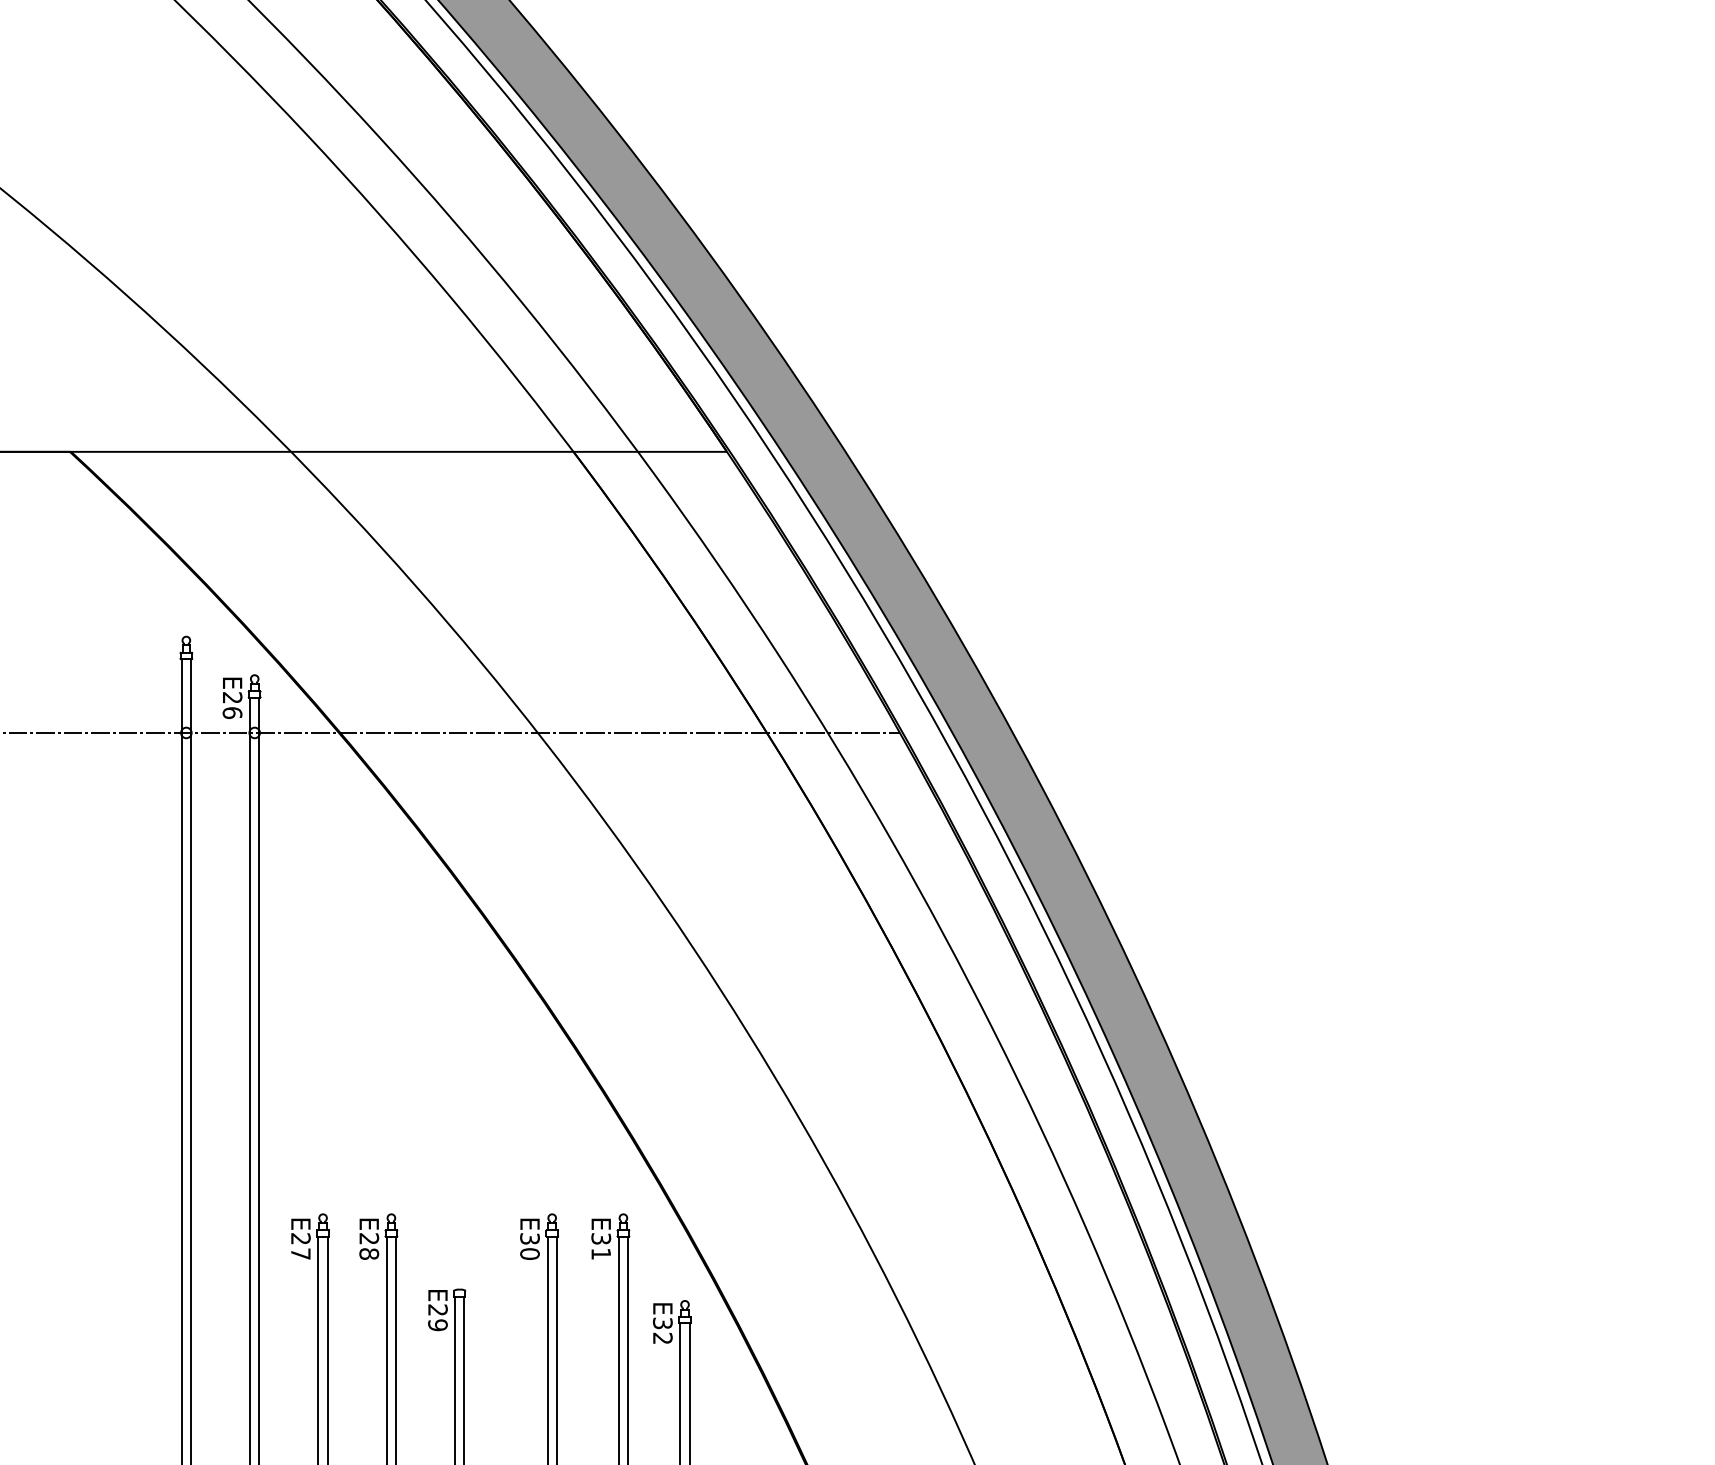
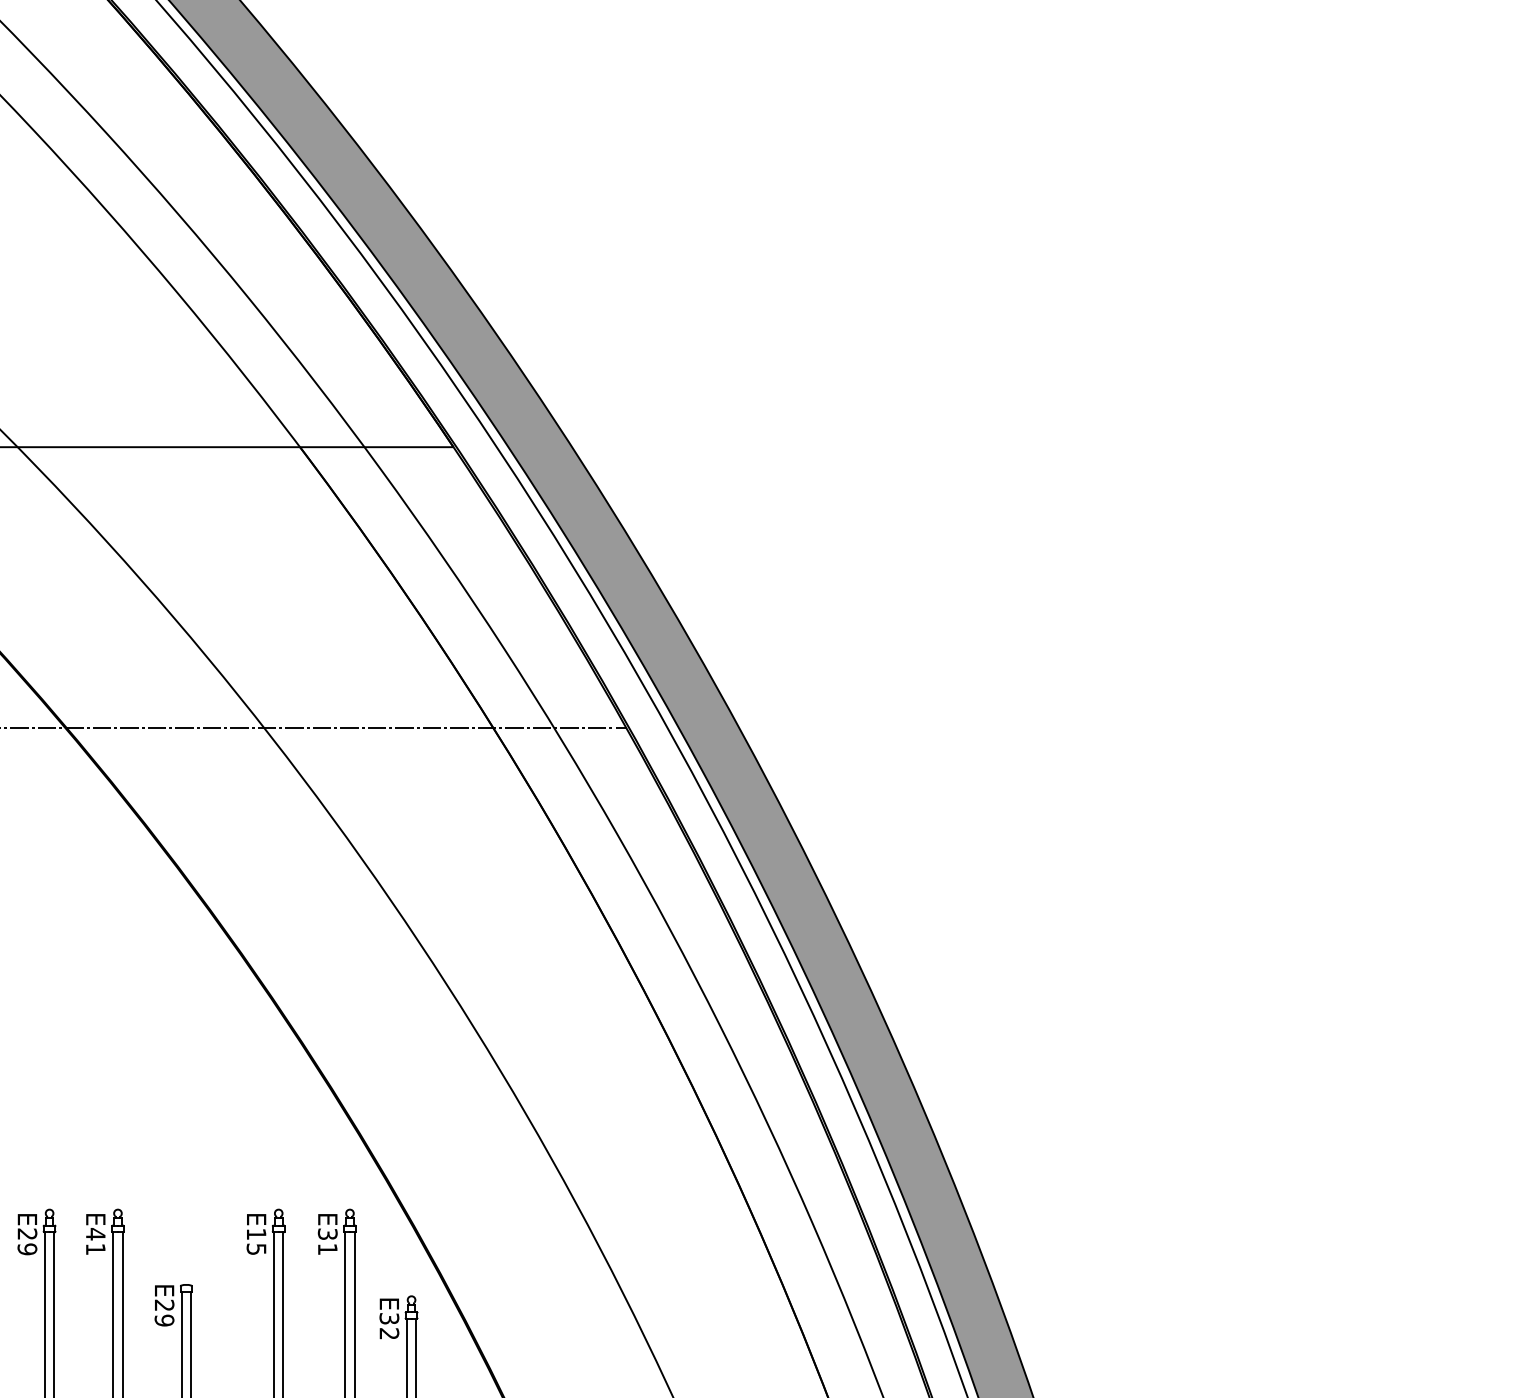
text: (369, 1245) -> (96, 1240), E28 -> E41
text: (529, 1246) -> (256, 1241), E30 -> E15
text: (300, 1253) -> (27, 1248), E27 -> E29

